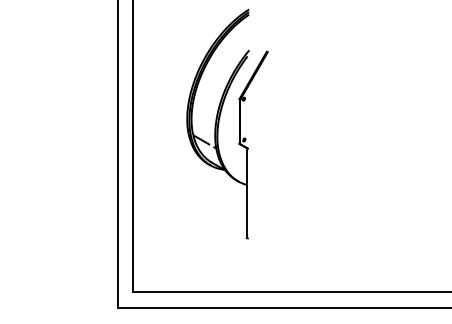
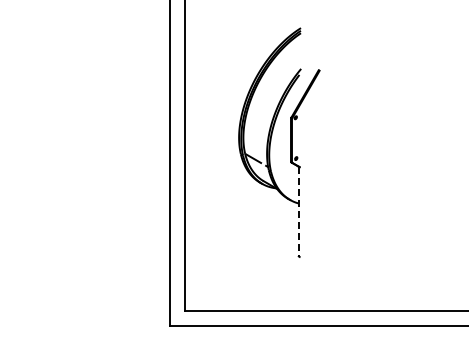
line: (246, 192) -> (298, 211), solid -> dashed

